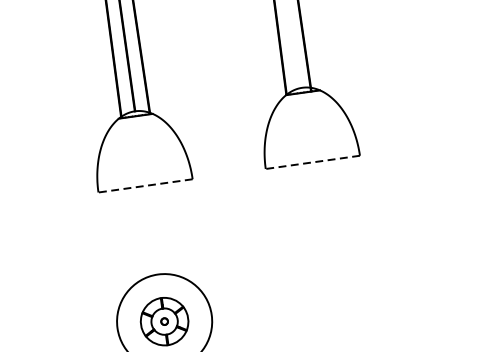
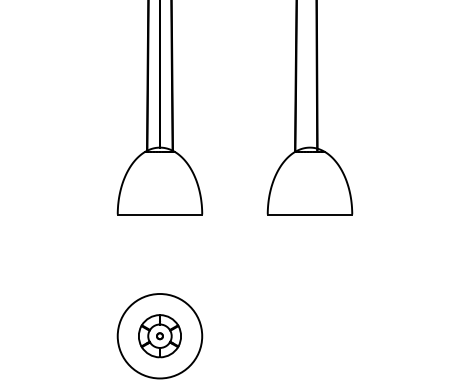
line: (312, 162) -> (309, 214), dashed -> solid
line: (145, 185) -> (159, 214), dashed -> solid

